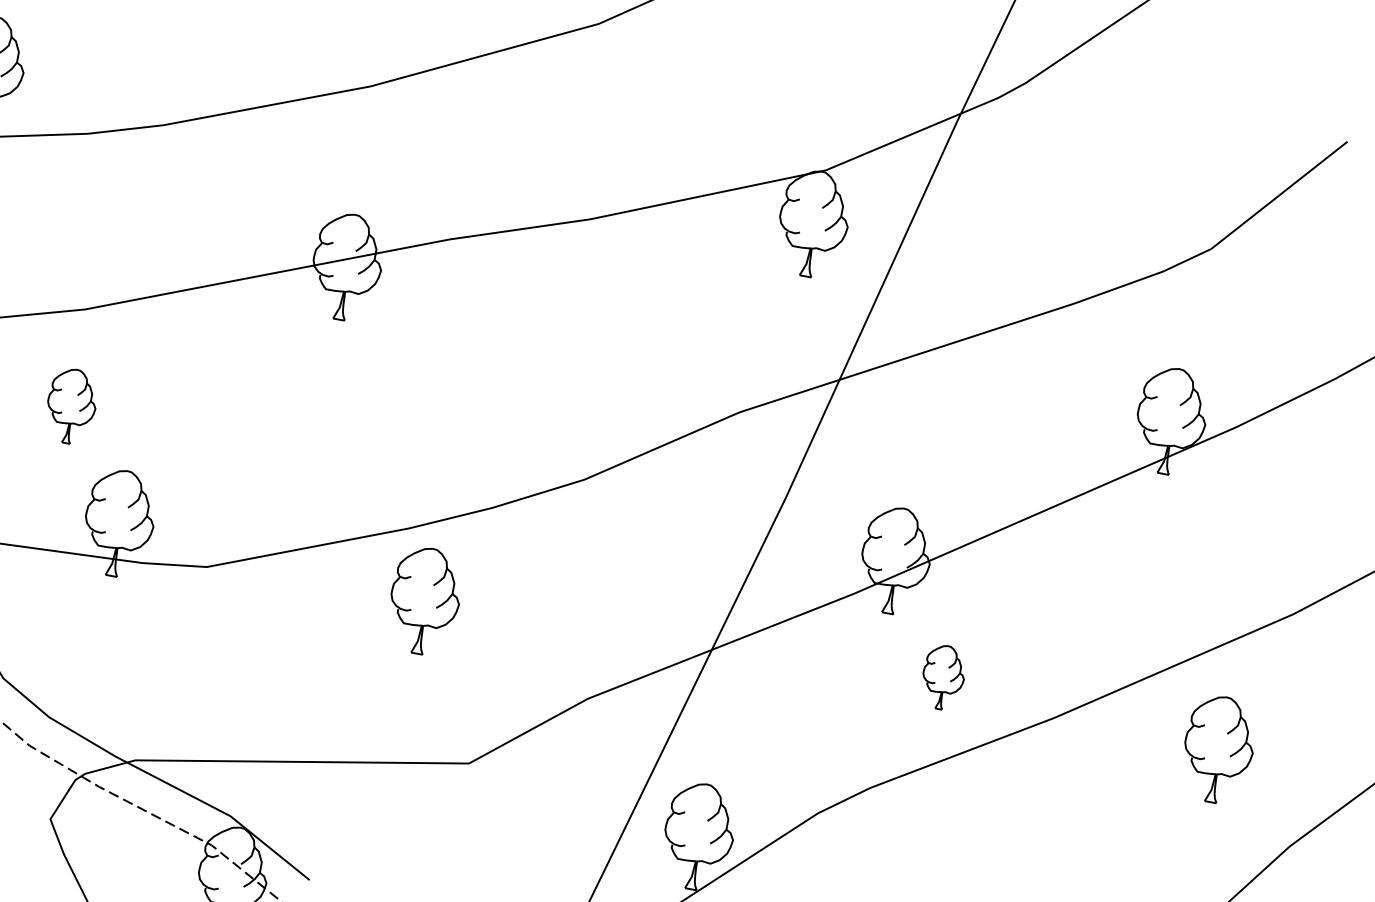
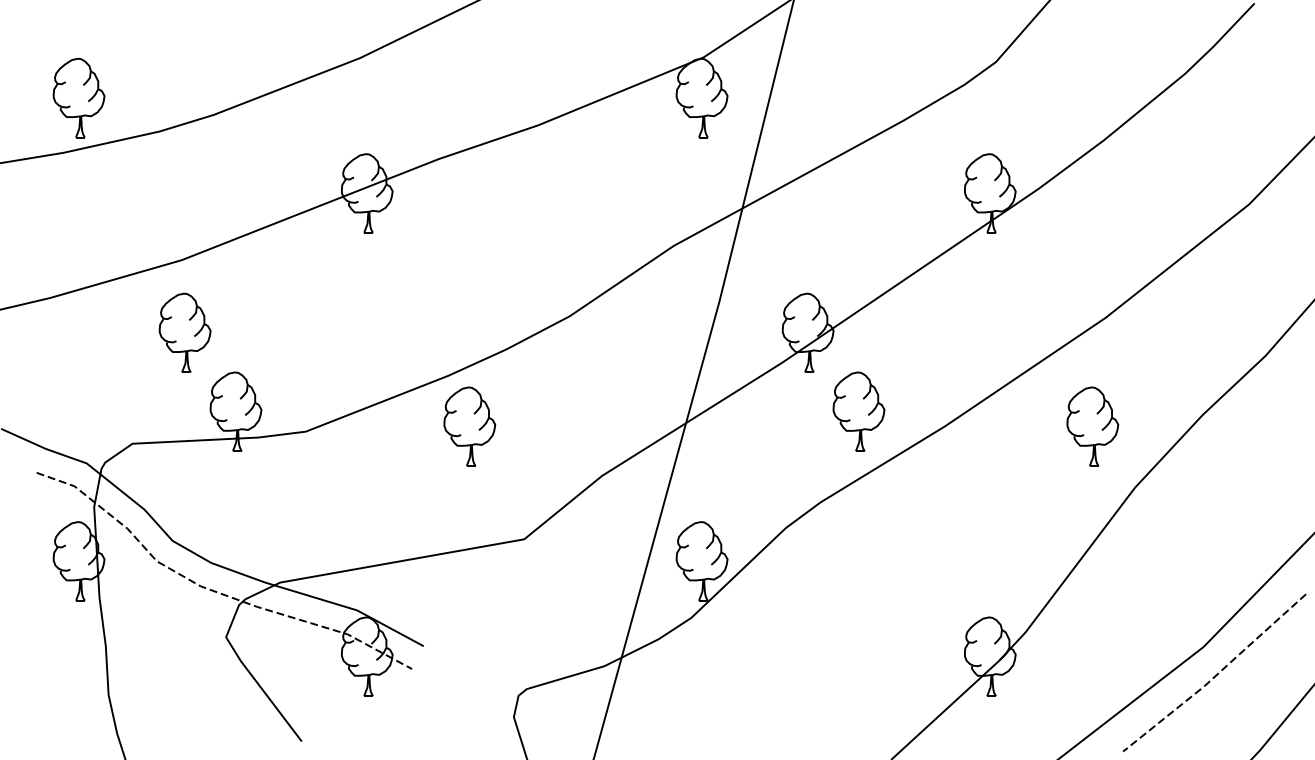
part: (70, 405) -> (184, 332), size x1.43
part: (942, 677) -> (858, 411), size x1.67
part: (1218, 749) -> (1092, 426), moved

